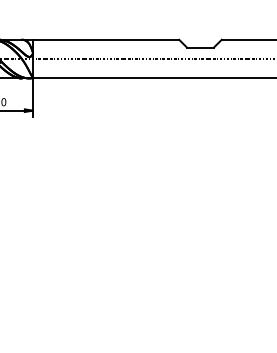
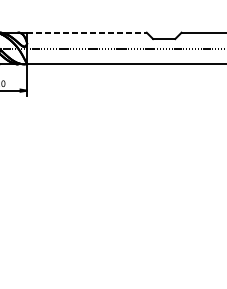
line: (106, 39) -> (87, 32), solid -> dashed

